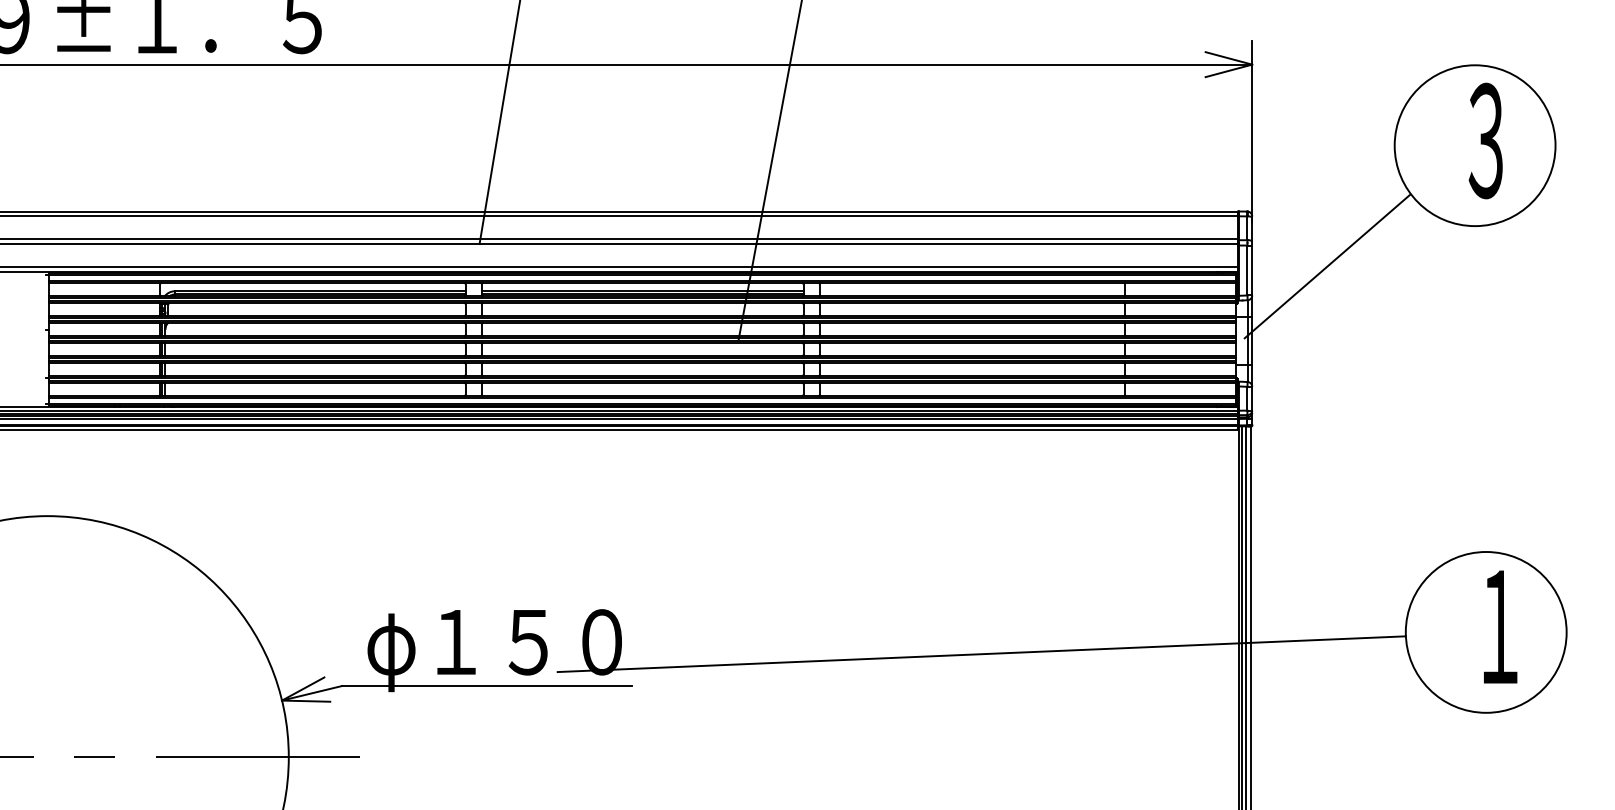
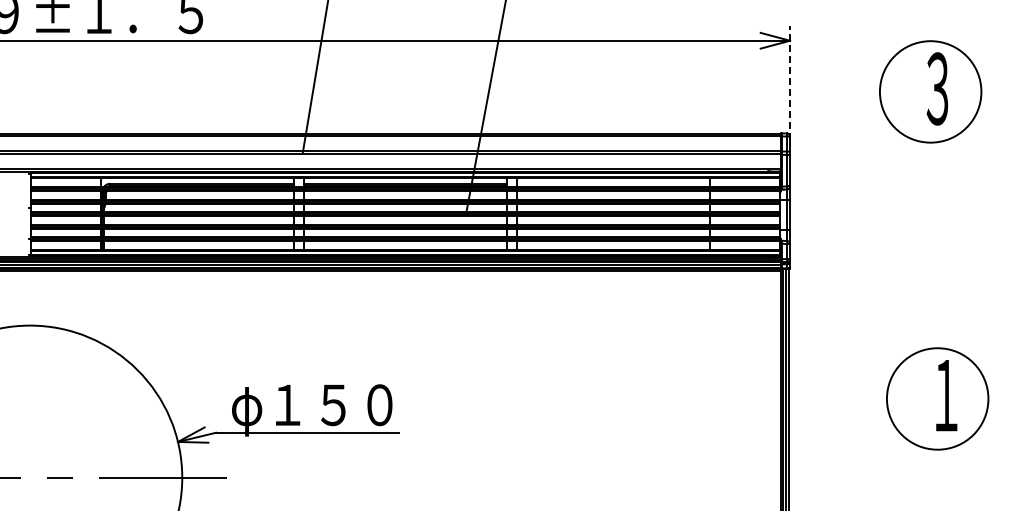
line: (1252, 130) -> (790, 82), solid -> dashed
line: (1327, 265) -> (837, 167), removed
line: (981, 653) -> (619, 412), removed

